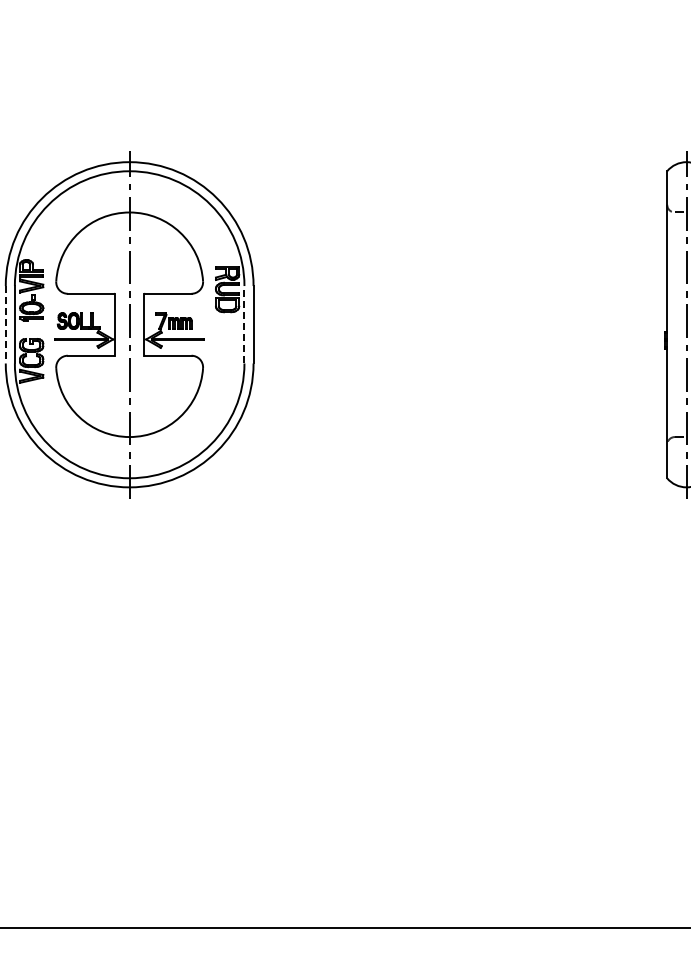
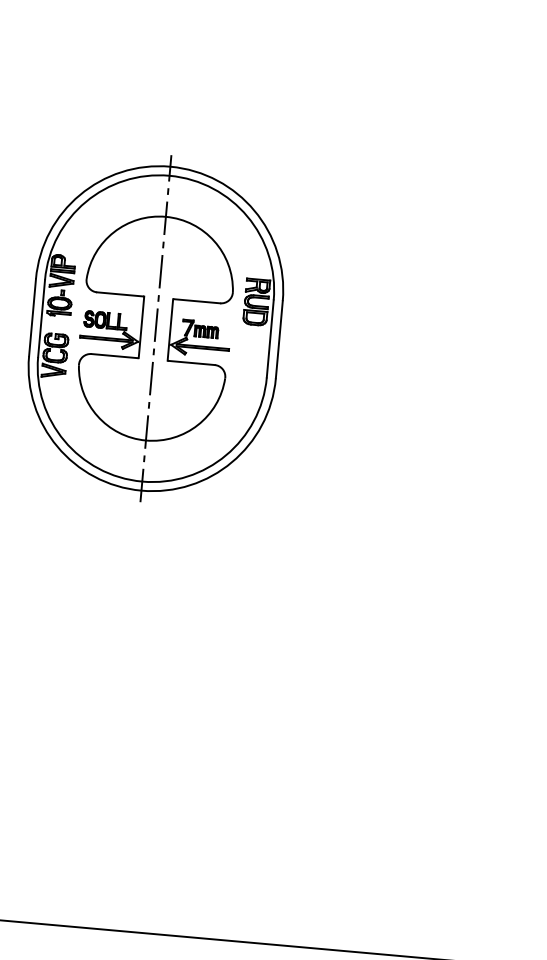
line: (5, 324) -> (32, 317), dashed -> solid
line: (244, 324) -> (270, 338), dashed -> solid

